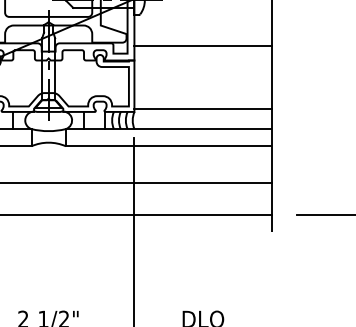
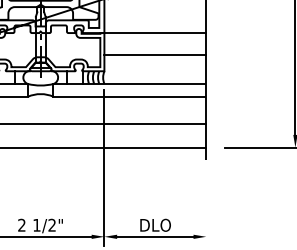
line: (203, 46) -> (155, 33), moved
line: (203, 109) -> (155, 55), moved

